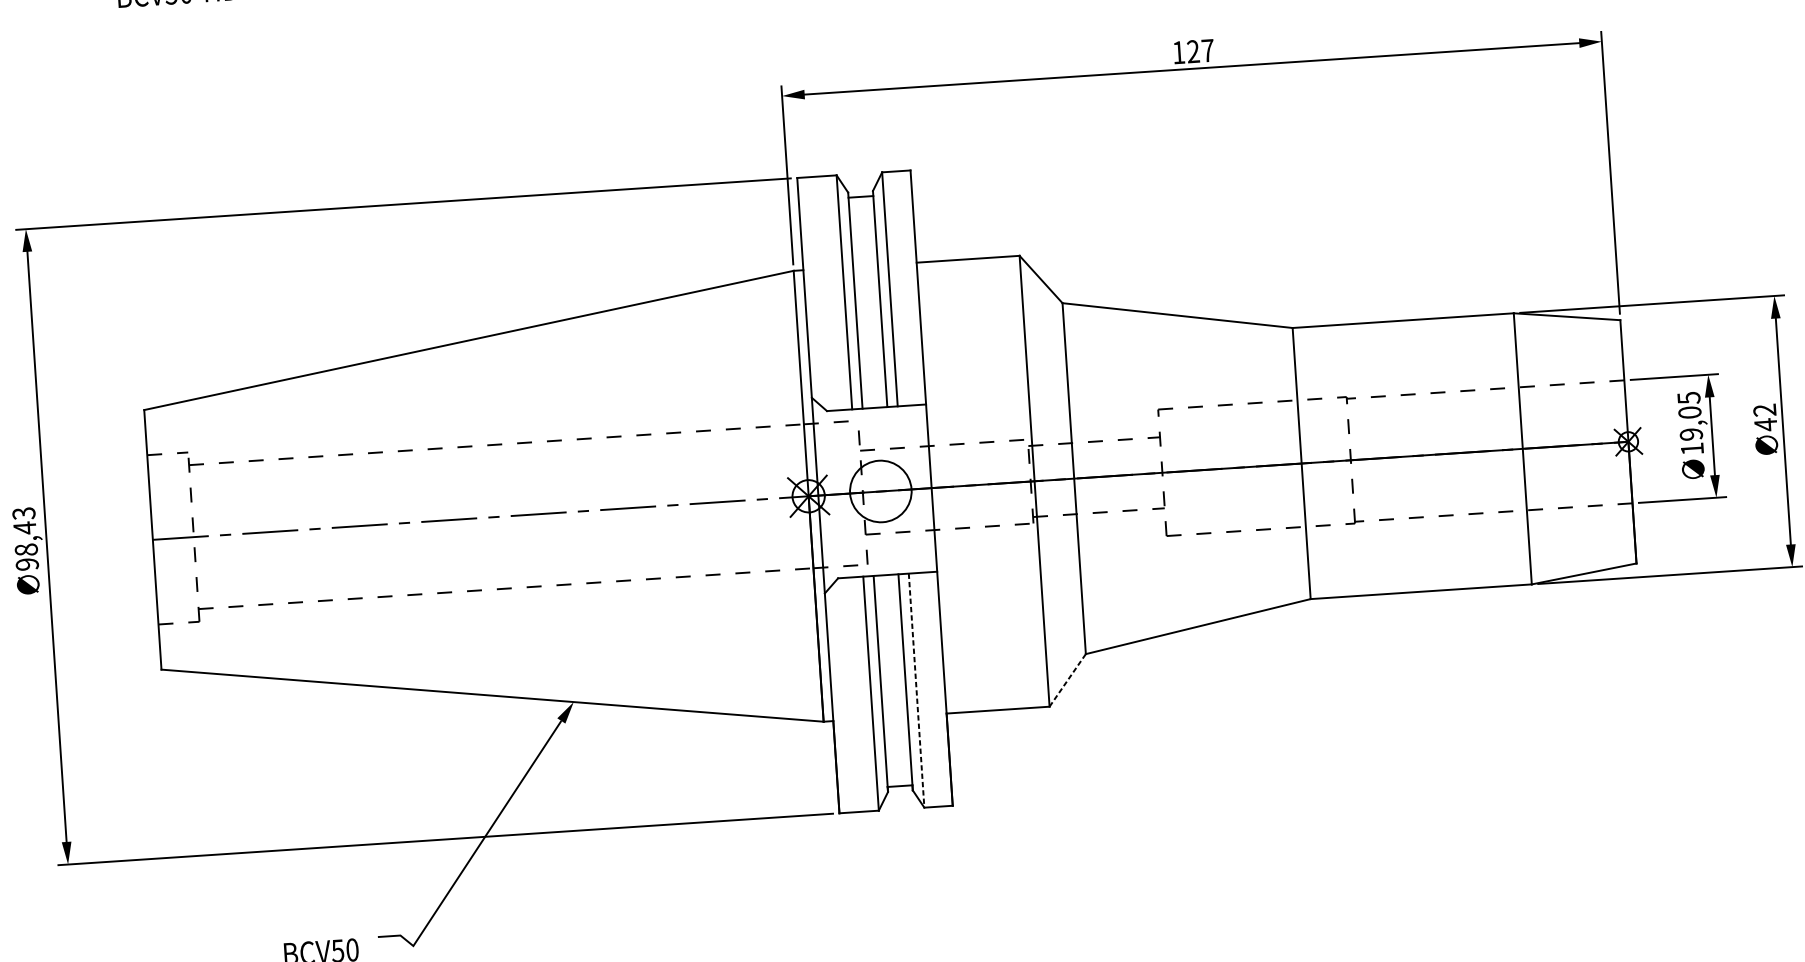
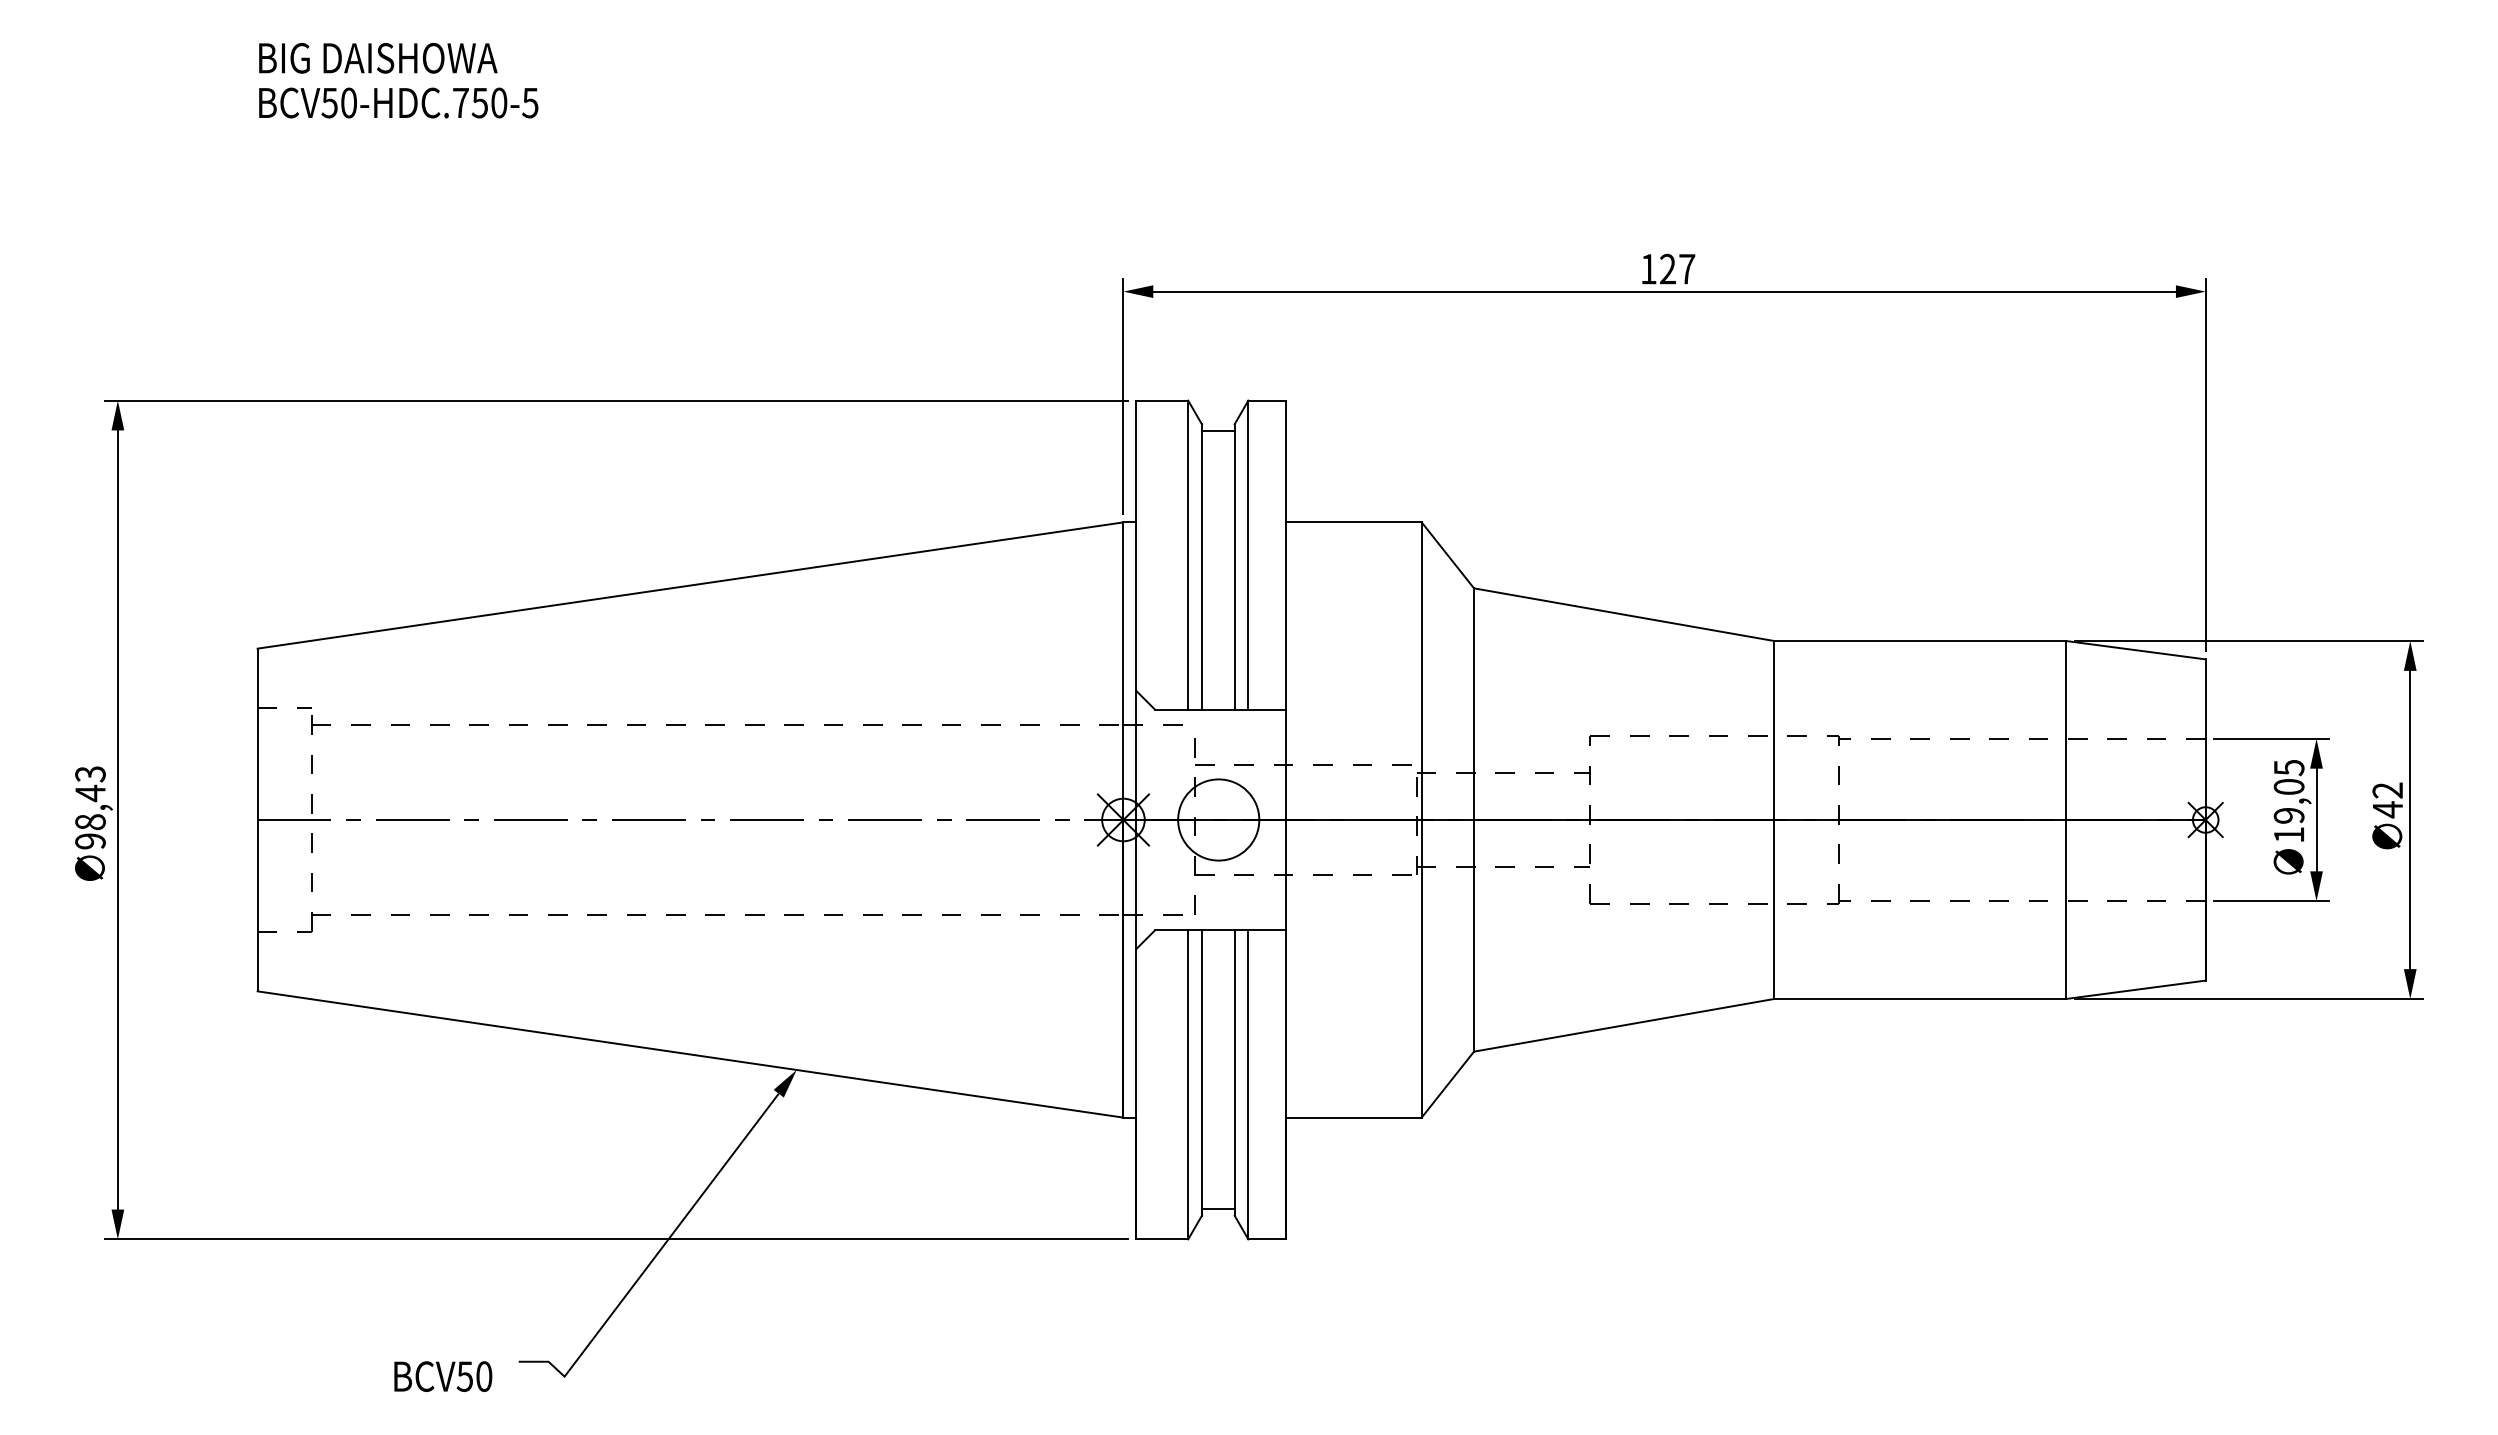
line: (1068, 680) -> (1448, 1084), dashed -> solid
line: (916, 691) -> (1248, 1085), dashed -> solid

